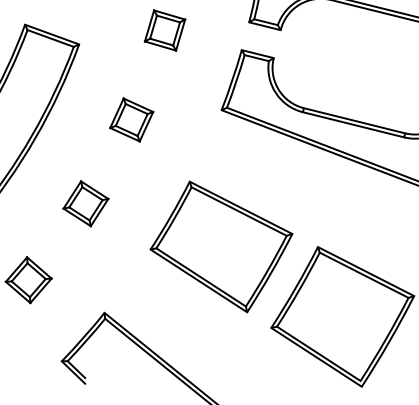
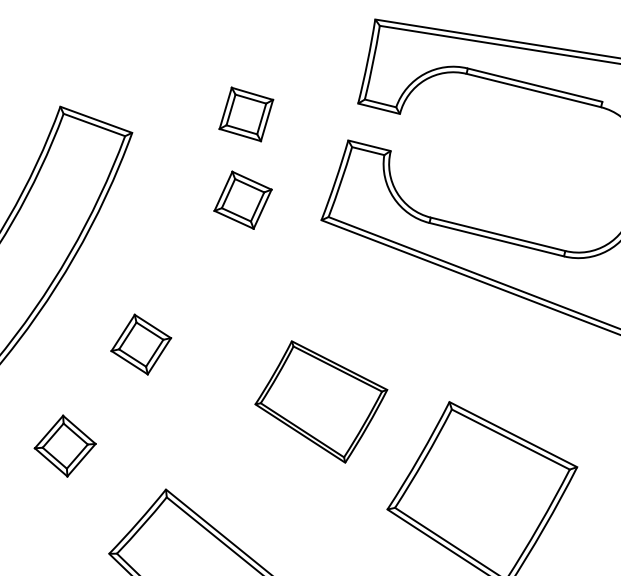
part: (131, 119) -> (242, 199), moved
part: (221, 246) -> (321, 401), size x0.7

